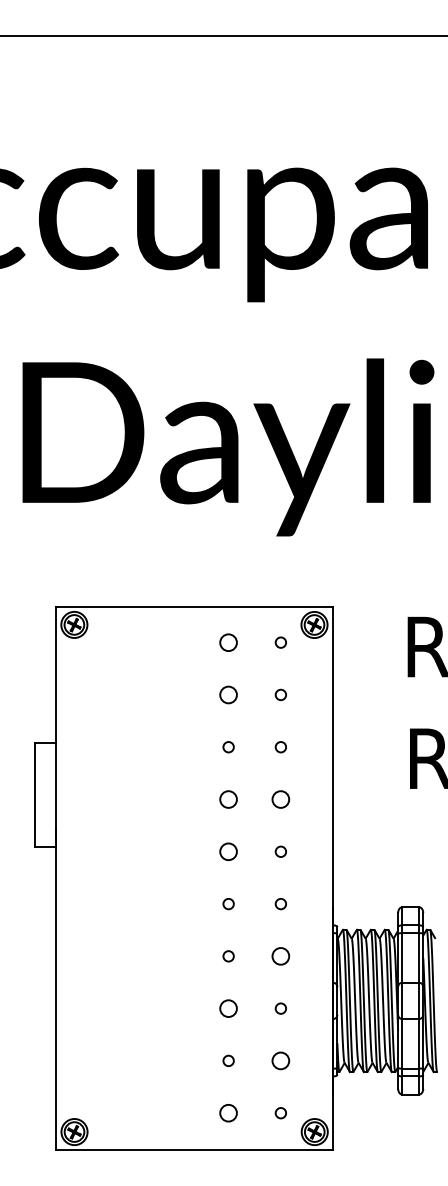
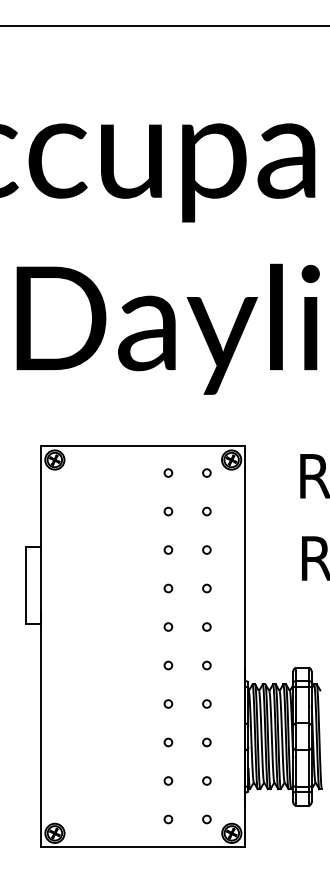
circle: (228, 641) -> (168, 472), size x0.62
circle: (228, 694) -> (168, 511), size x0.62
circle: (228, 799) -> (168, 588), size x0.62
circle: (280, 799) -> (206, 588), size x0.62
circle: (228, 851) -> (168, 626), size x0.62
circle: (280, 955) -> (206, 703), size x0.62
circle: (228, 1008) -> (168, 742), size x0.62
circle: (280, 1060) -> (206, 780), size x0.62
circle: (228, 1113) -> (168, 819), size x0.62

